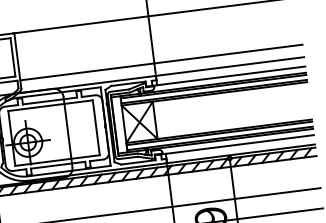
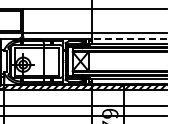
line: (228, 67) -> (128, 39), solid -> dashed

